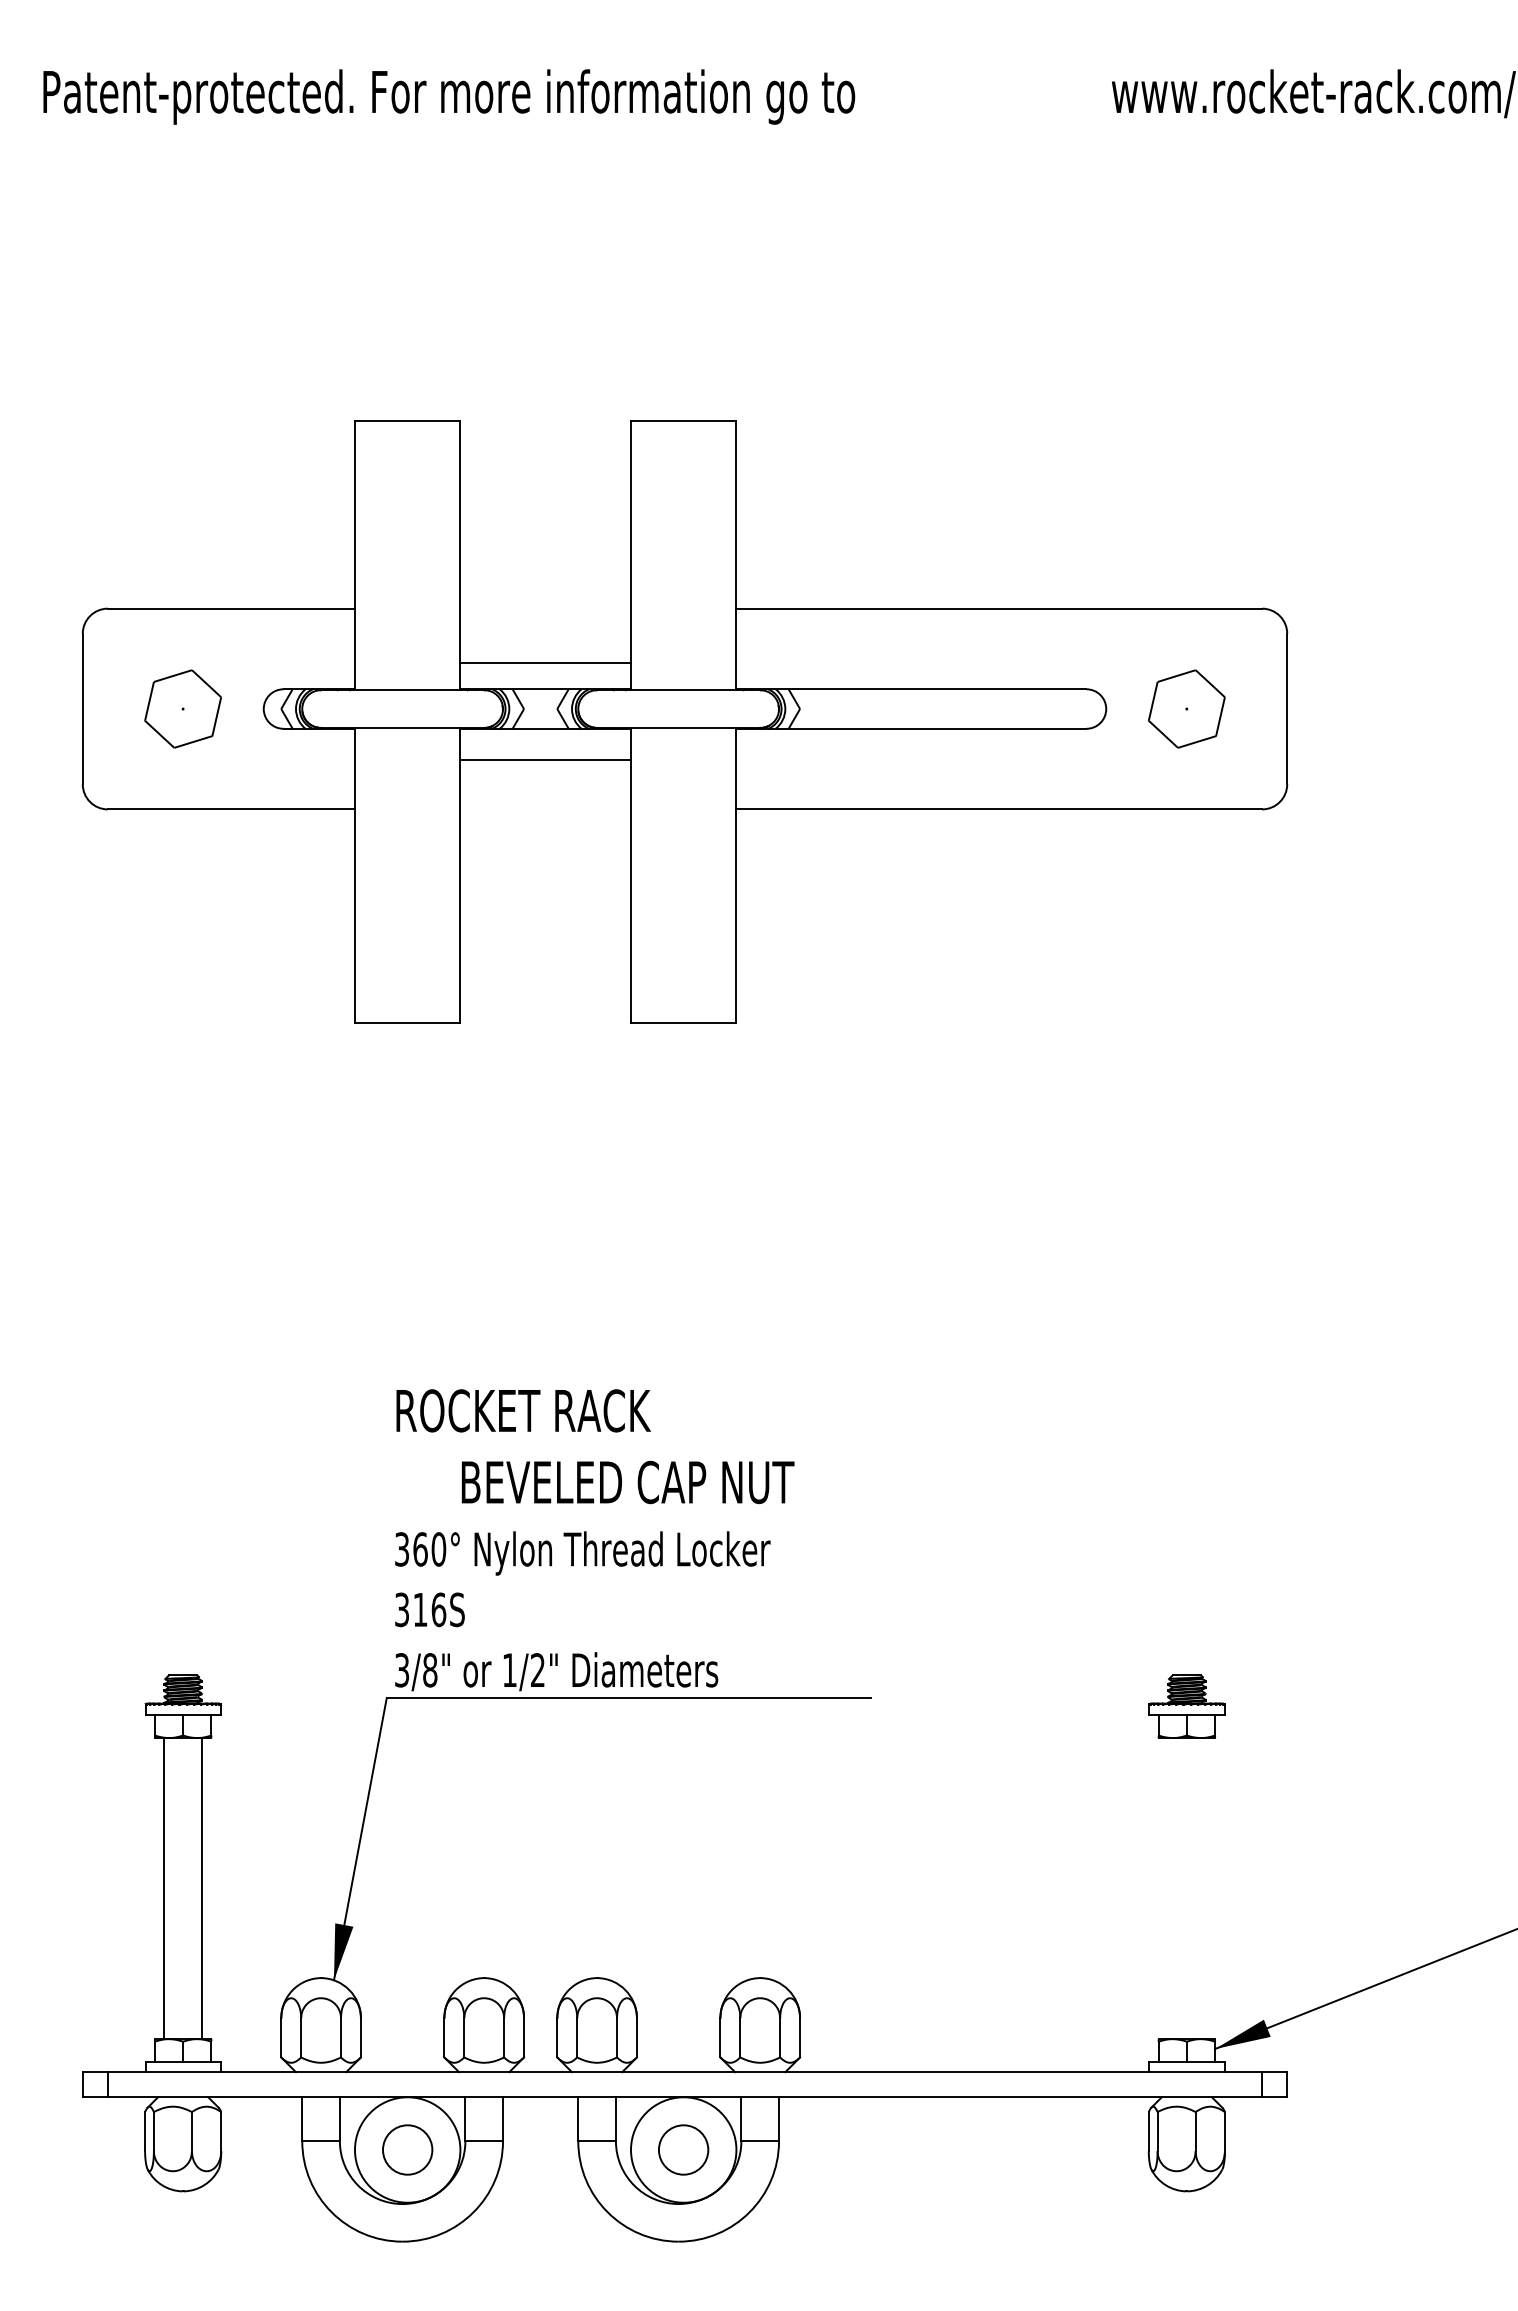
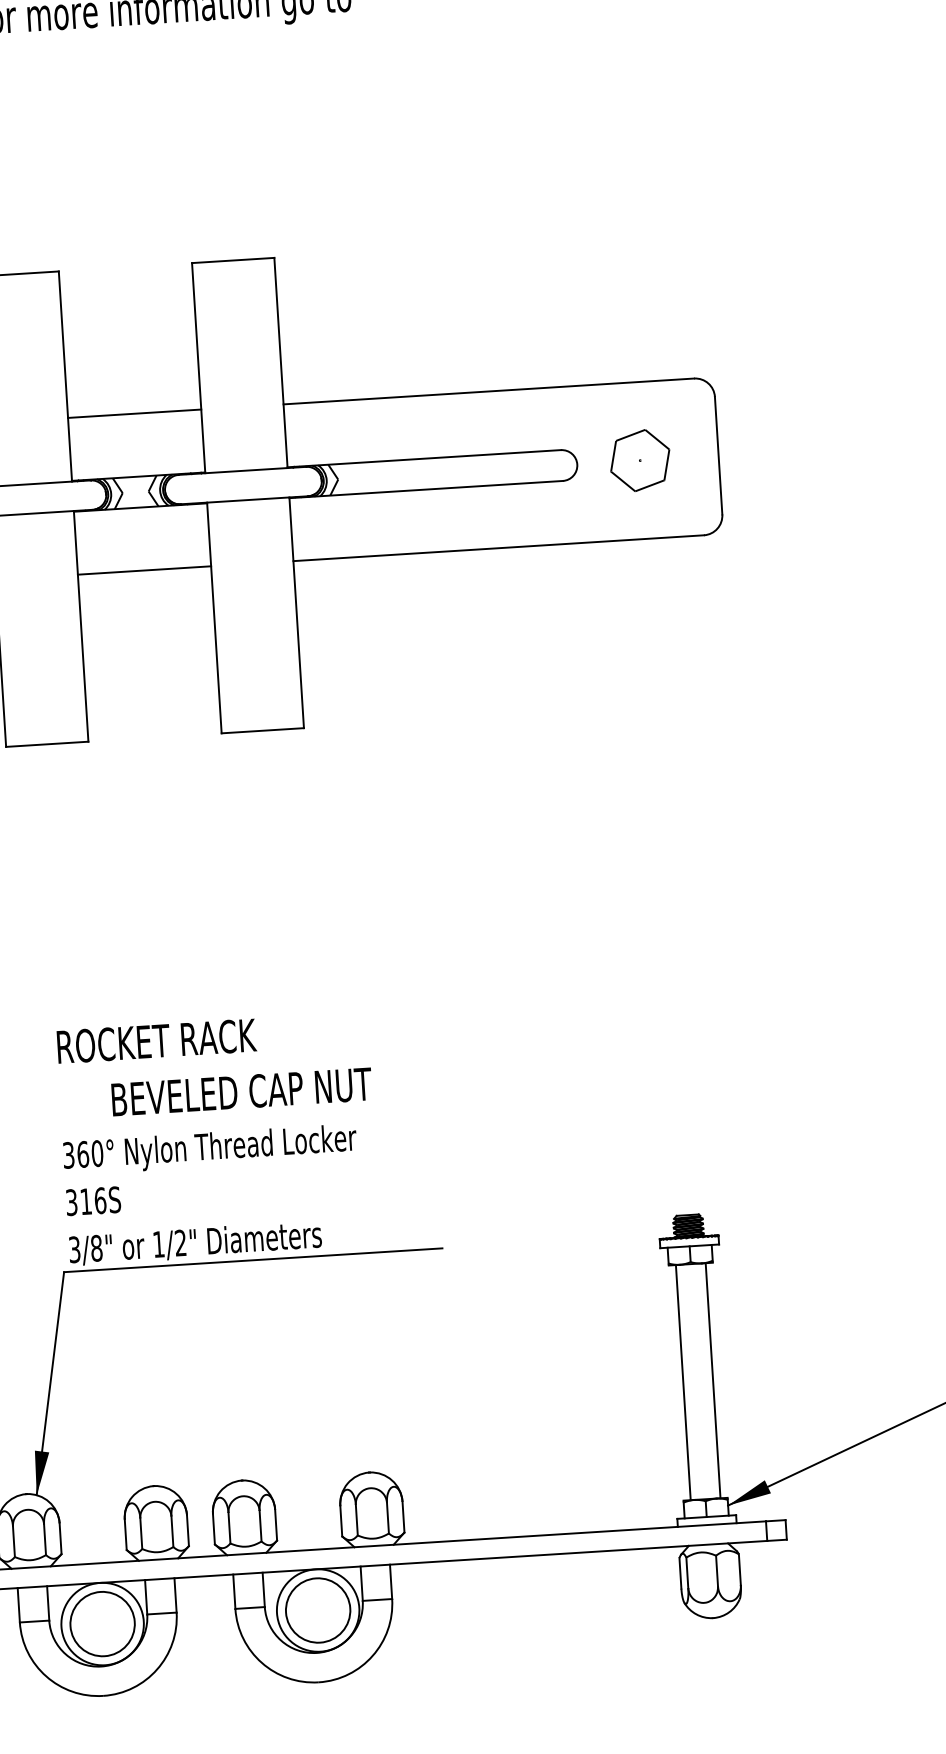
line: (545, 662) -> (134, 413), moved
line: (545, 760) -> (144, 570), moved
line: (1167, 1888) -> (683, 1382), added
line: (1205, 1888) -> (712, 1380), added
circle: (407, 2149) -> (102, 1623), size x1.67
circle: (683, 2149) -> (317, 1610), size x1.67

